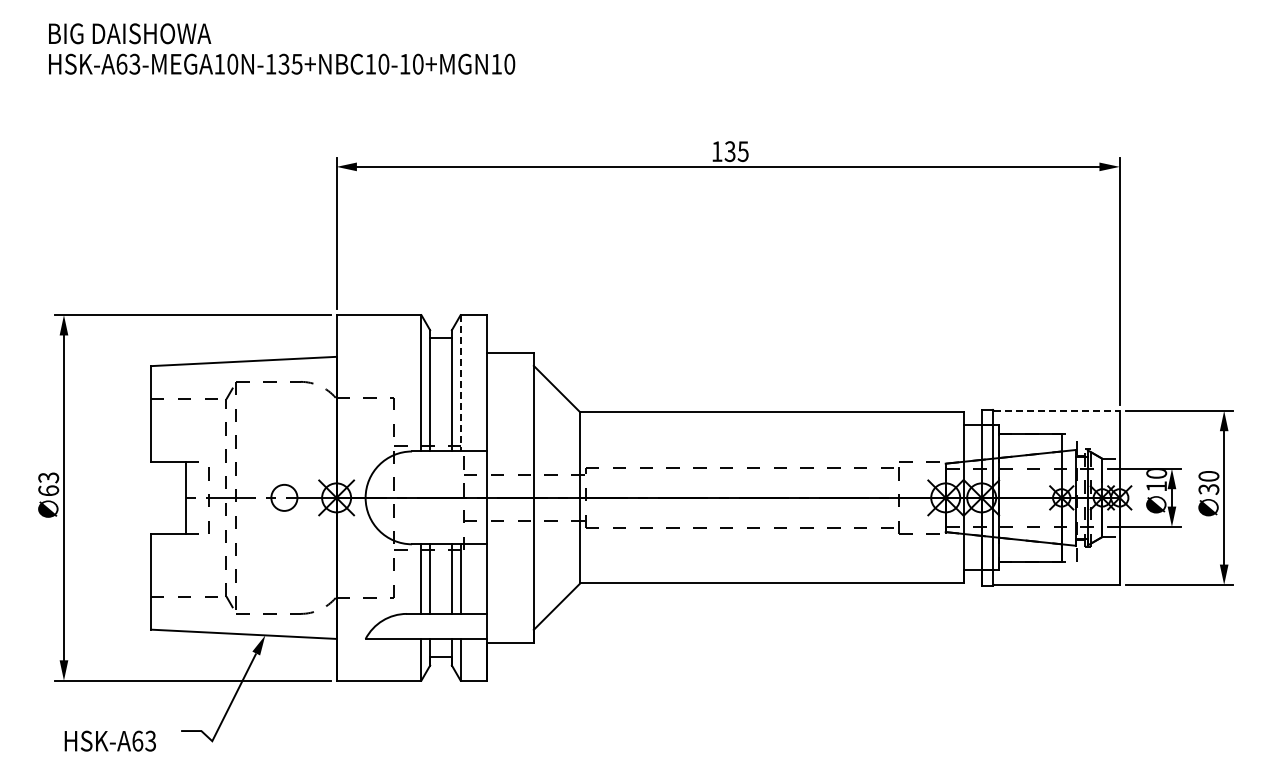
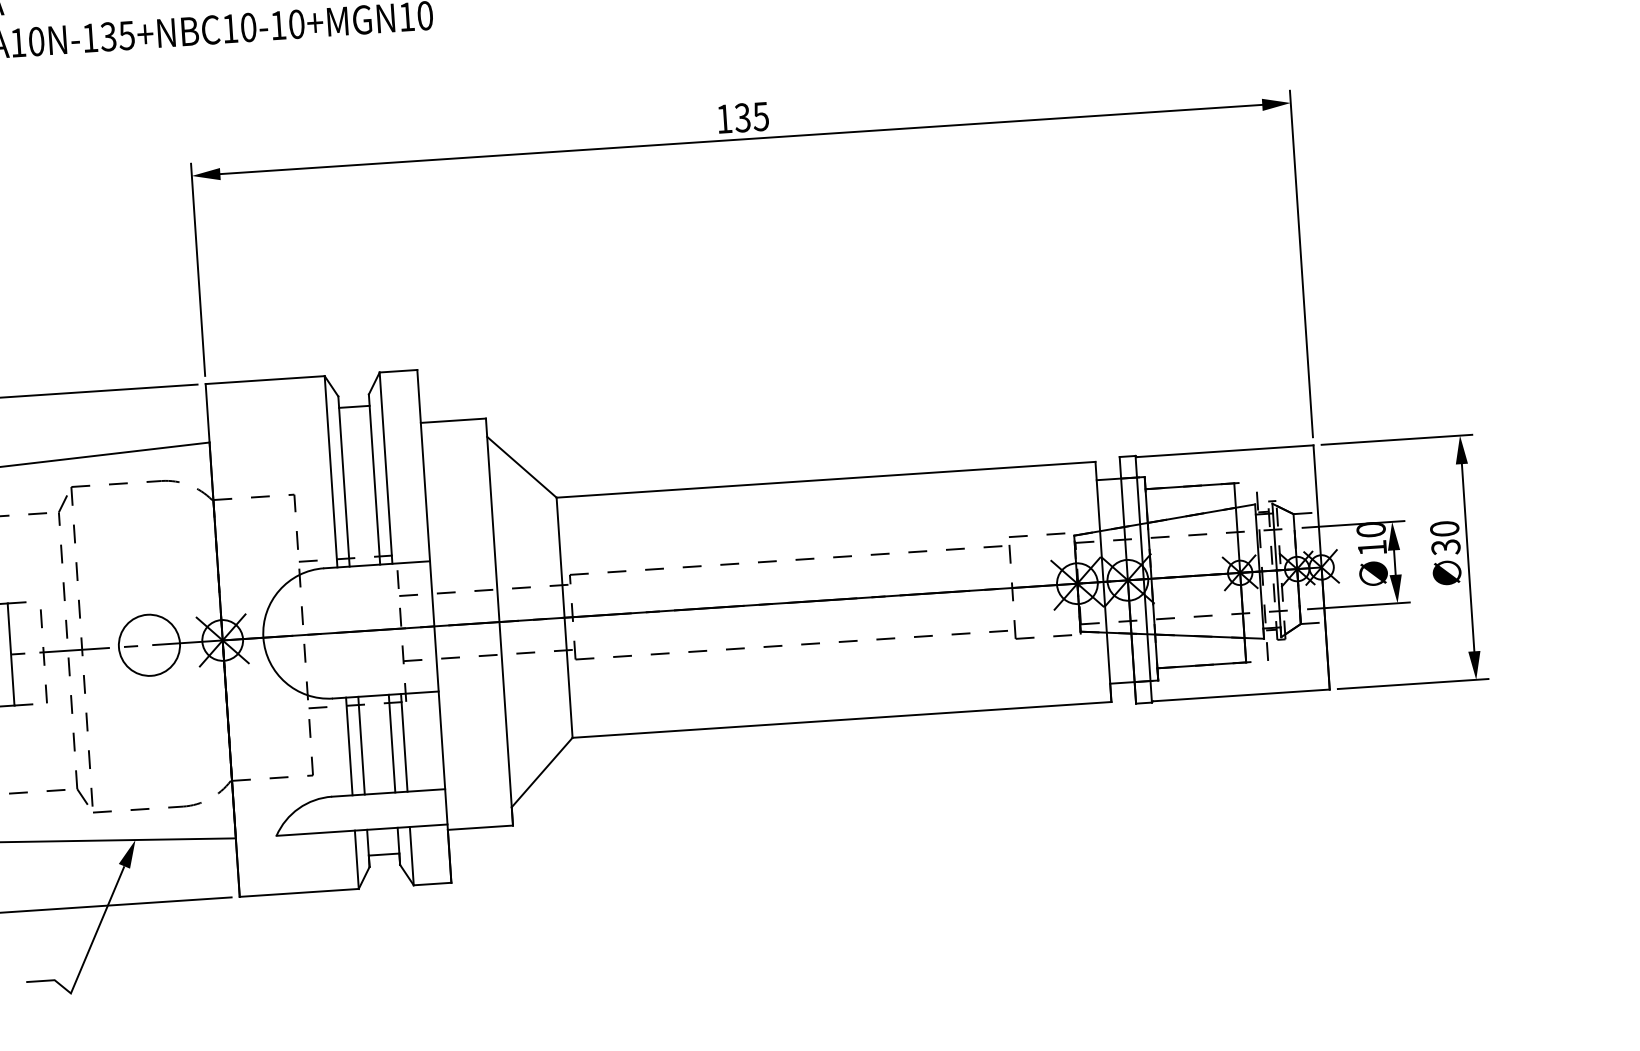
line: (460, 383) -> (385, 468), dashed -> solid
line: (1056, 410) -> (1224, 450), dashed -> solid
circle: (284, 497) -> (149, 644), size x1.67

